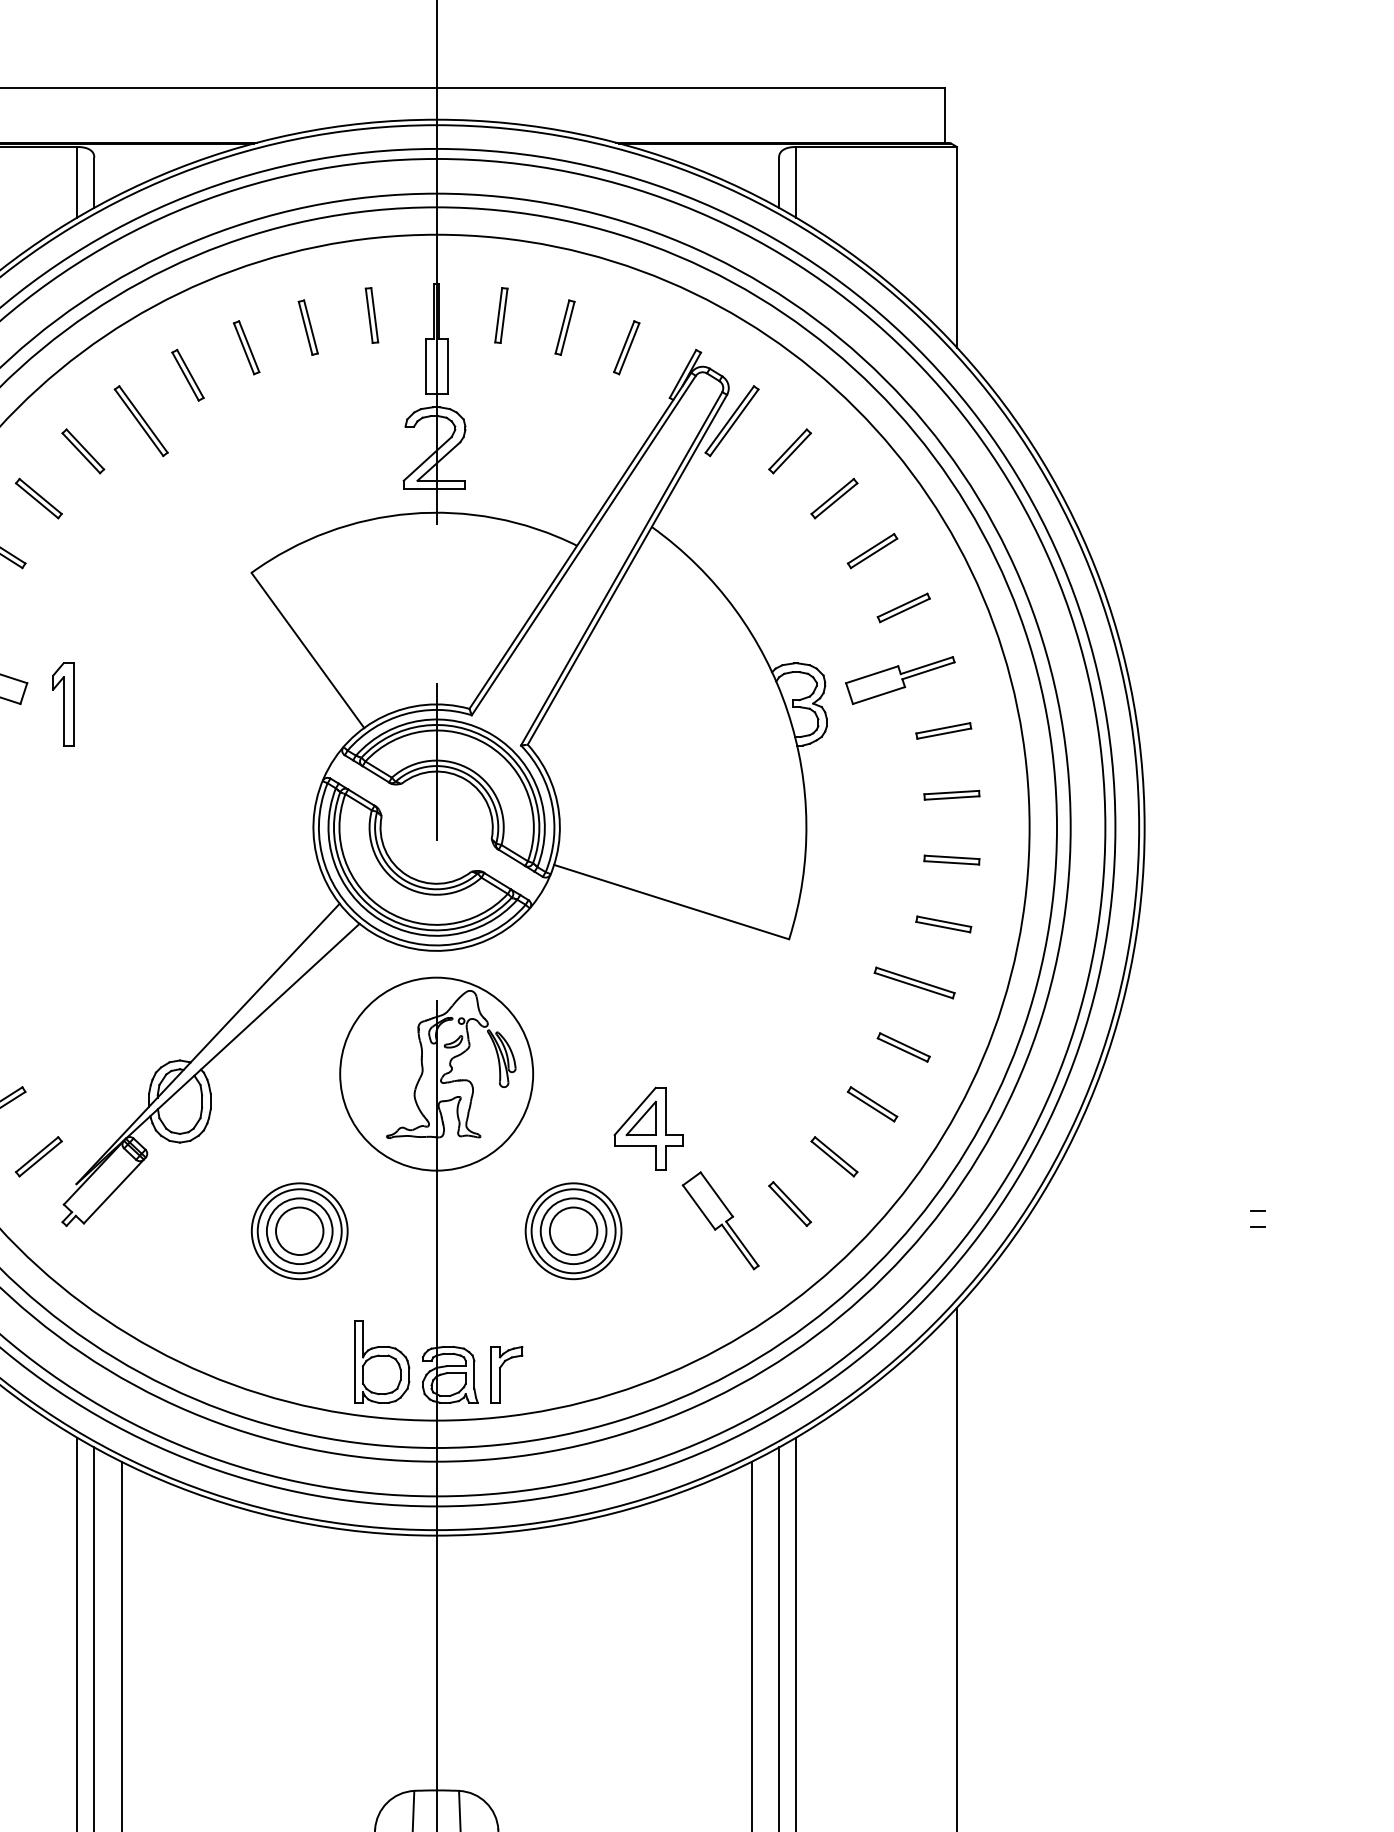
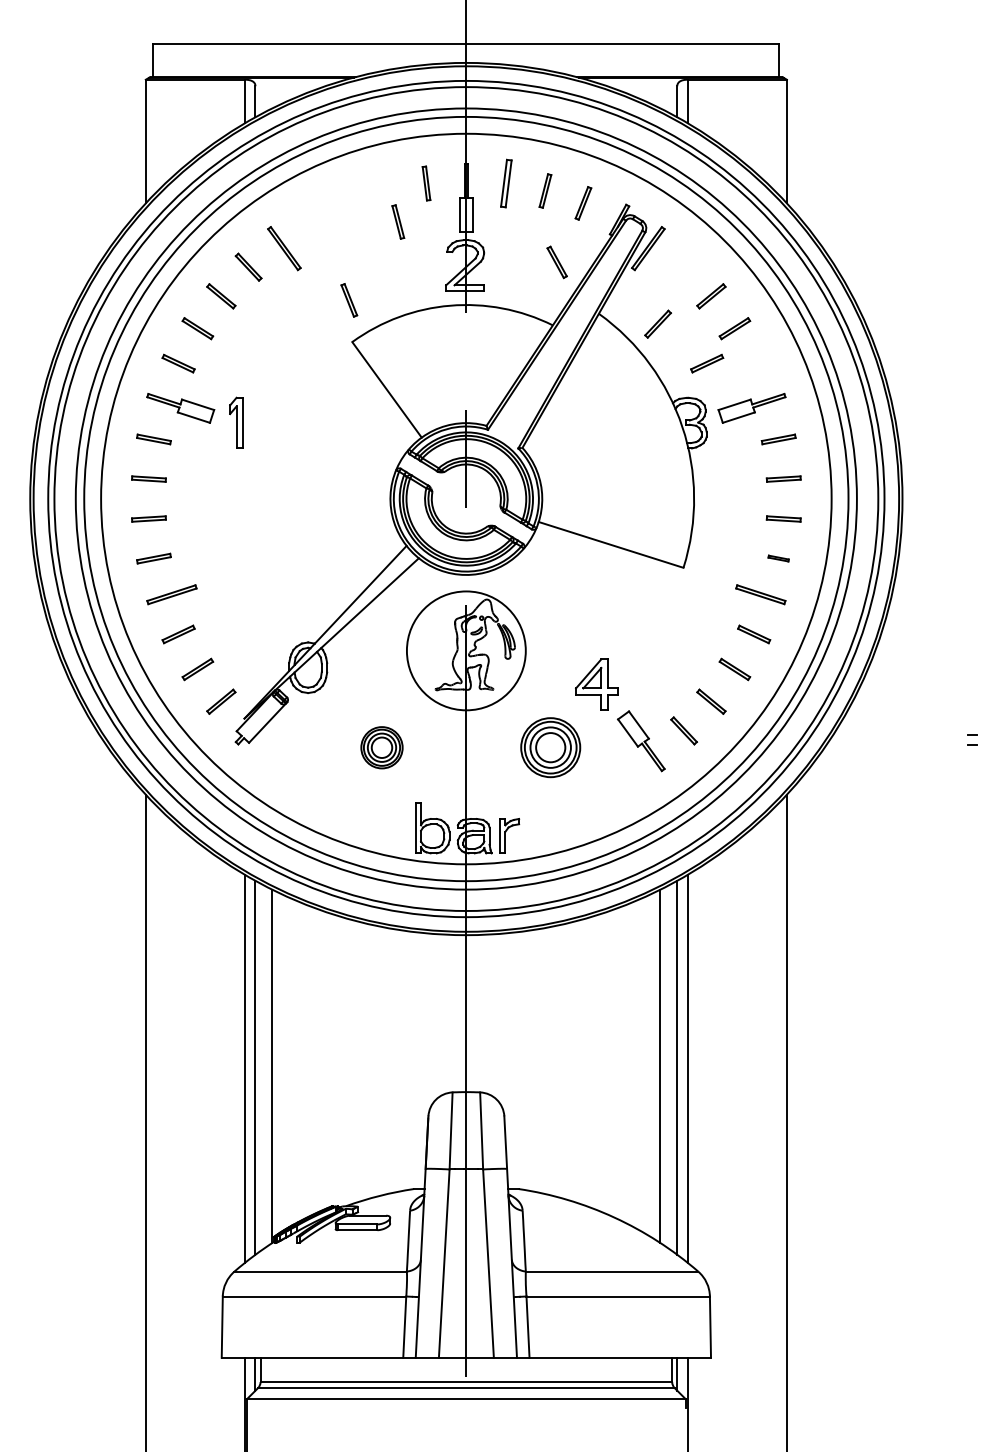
part: (500, 315) -> (505, 183), size x1.4
part: (308, 326) -> (398, 221), moved
part: (246, 347) -> (349, 300), moved
part: (186, 375) -> (556, 262), moved
part: (789, 450) -> (657, 323), moved
part: (904, 607) -> (707, 363), moved
part: (943, 924) -> (778, 558), size x0.6
part: (298, 1230) -> (381, 747), size x0.7

